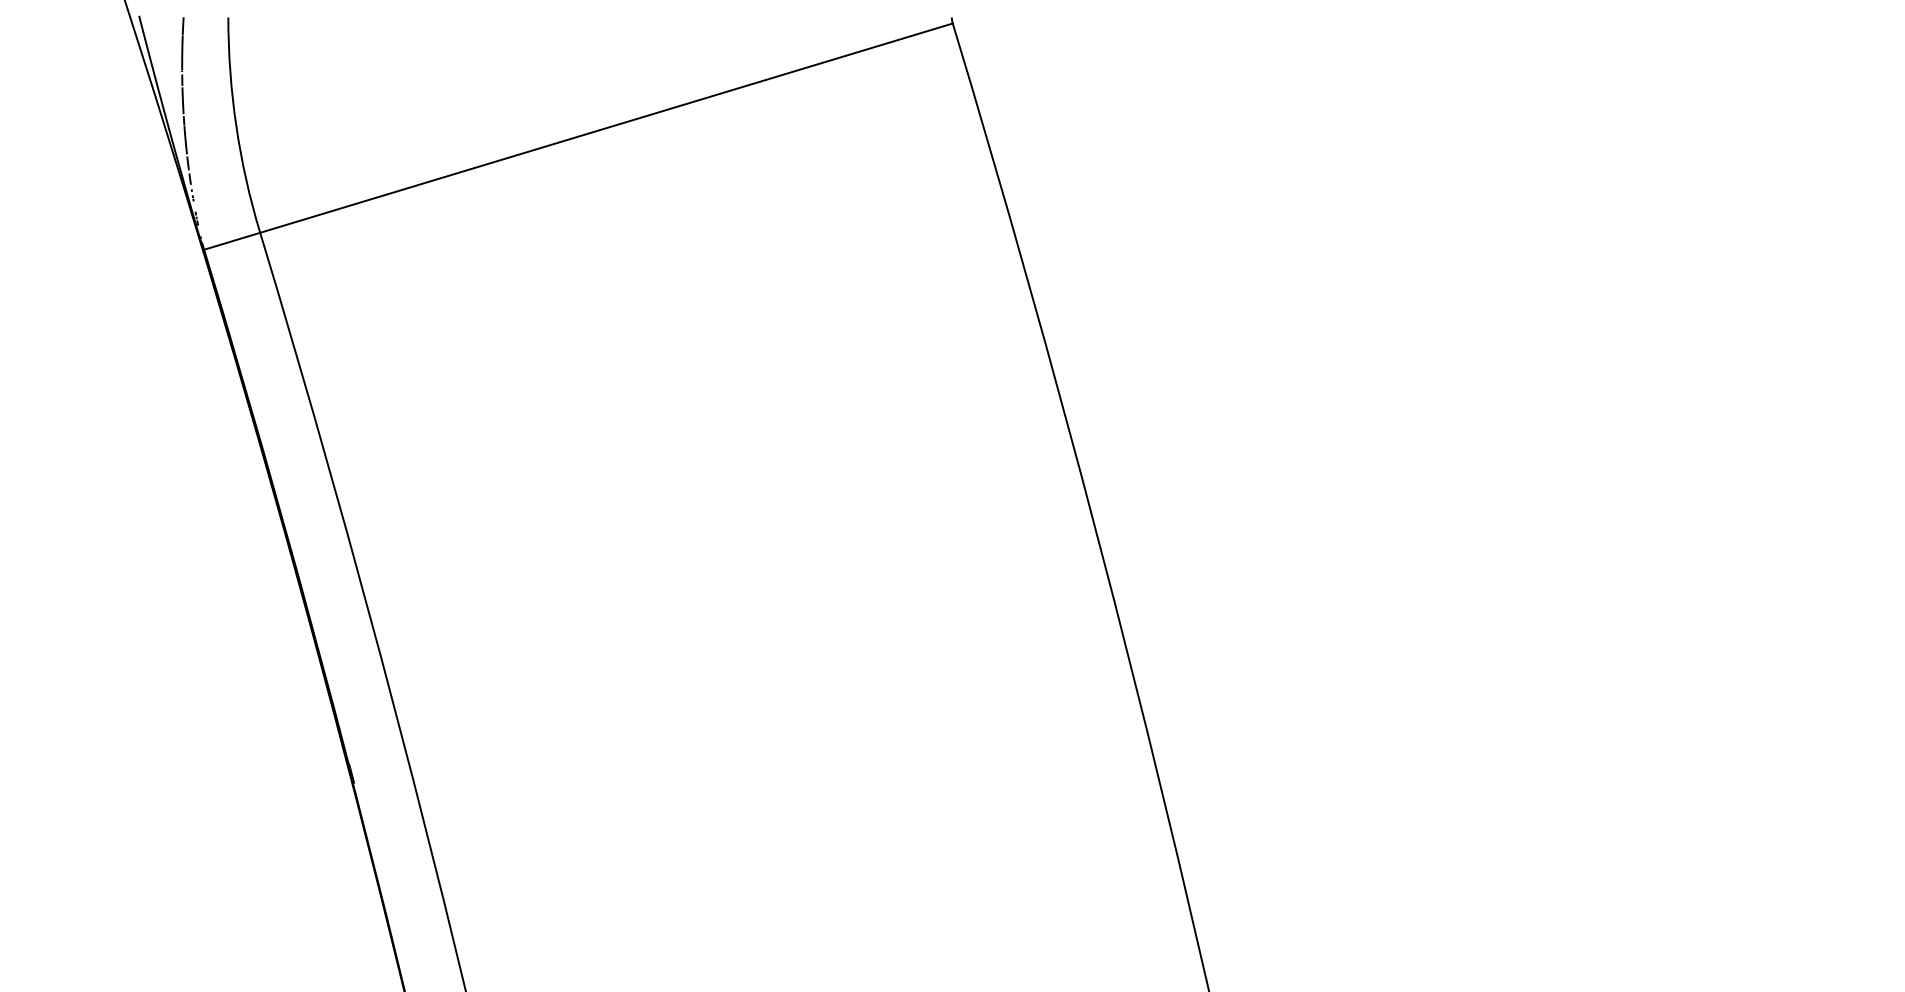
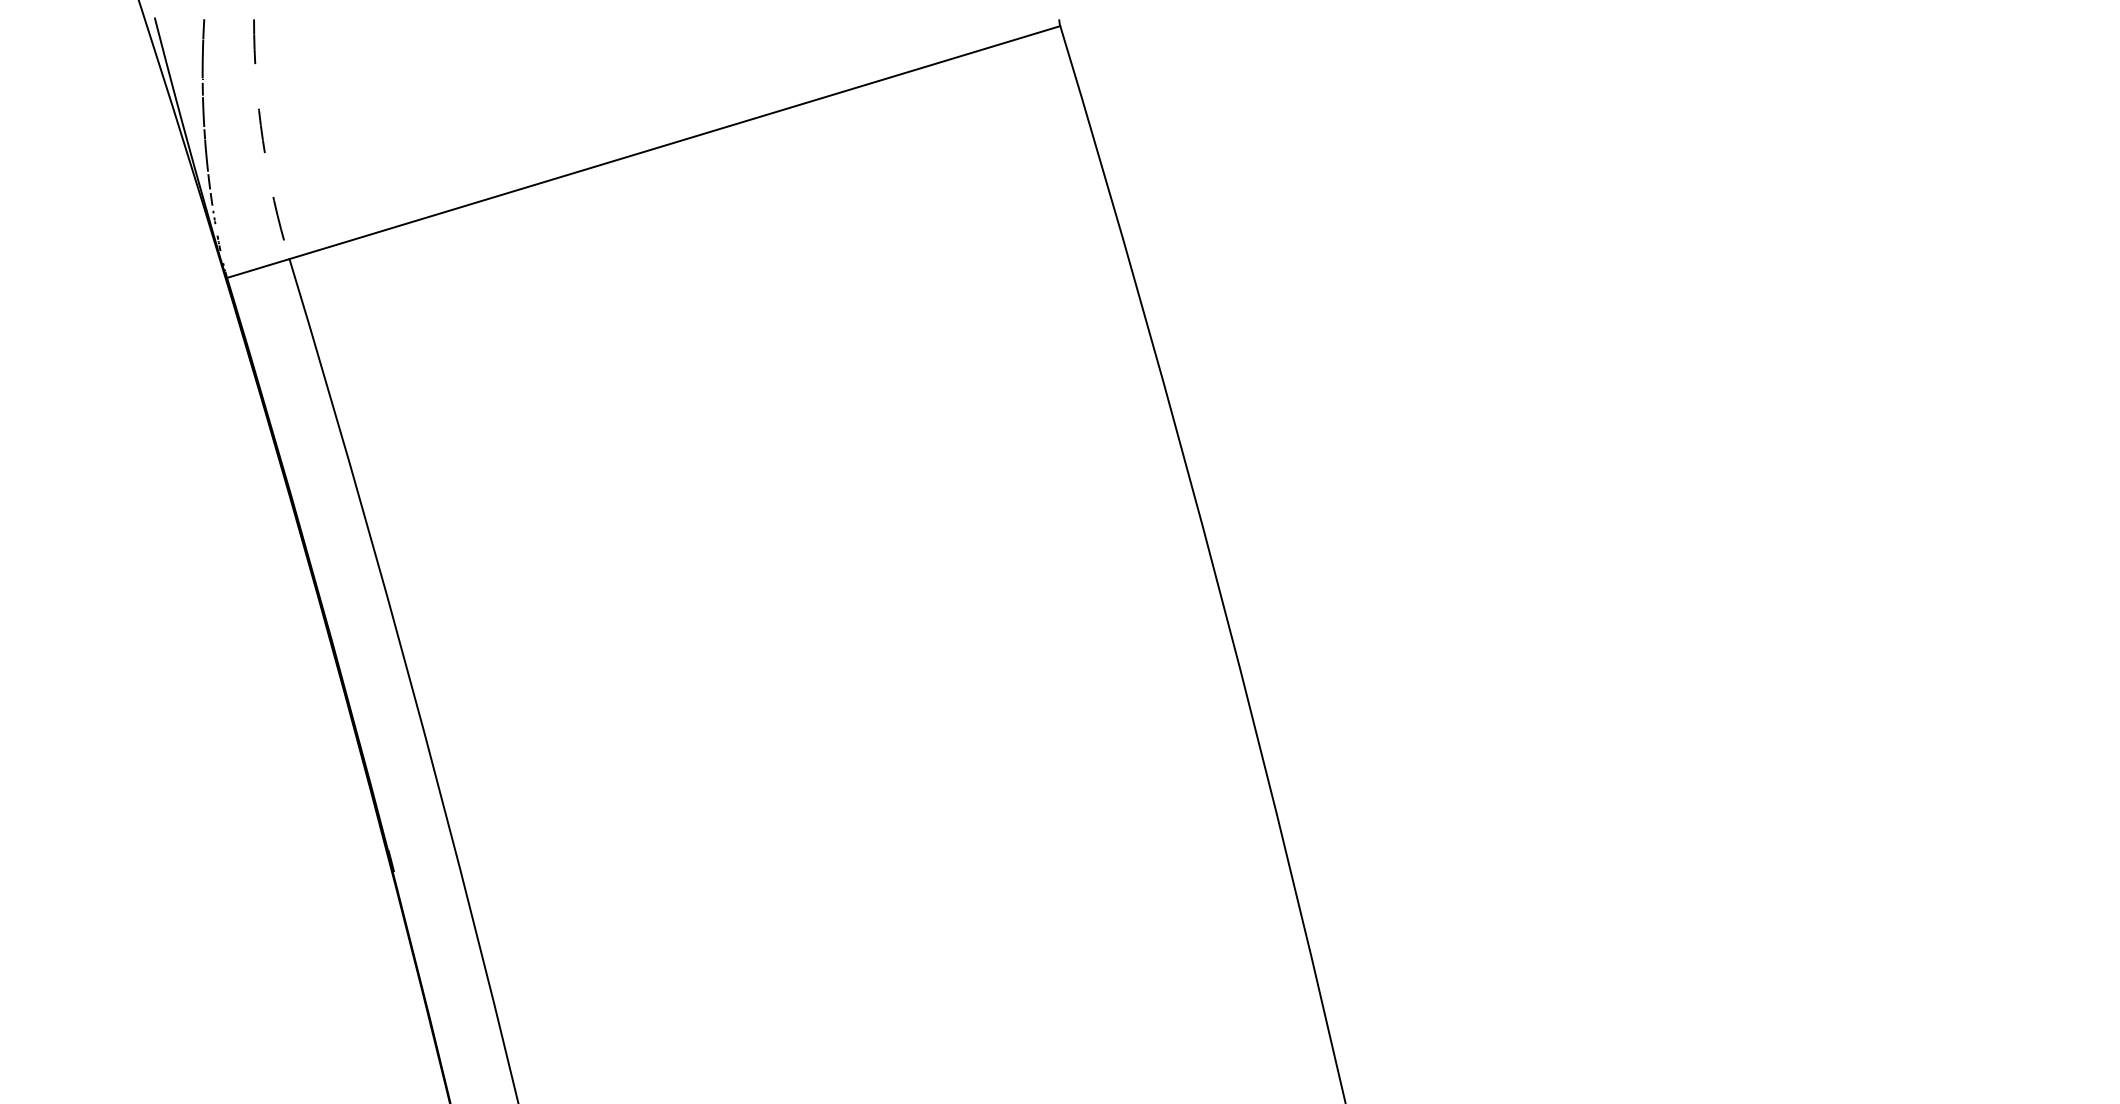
arc: (235, 126) -> (262, 140), solid -> dashed

